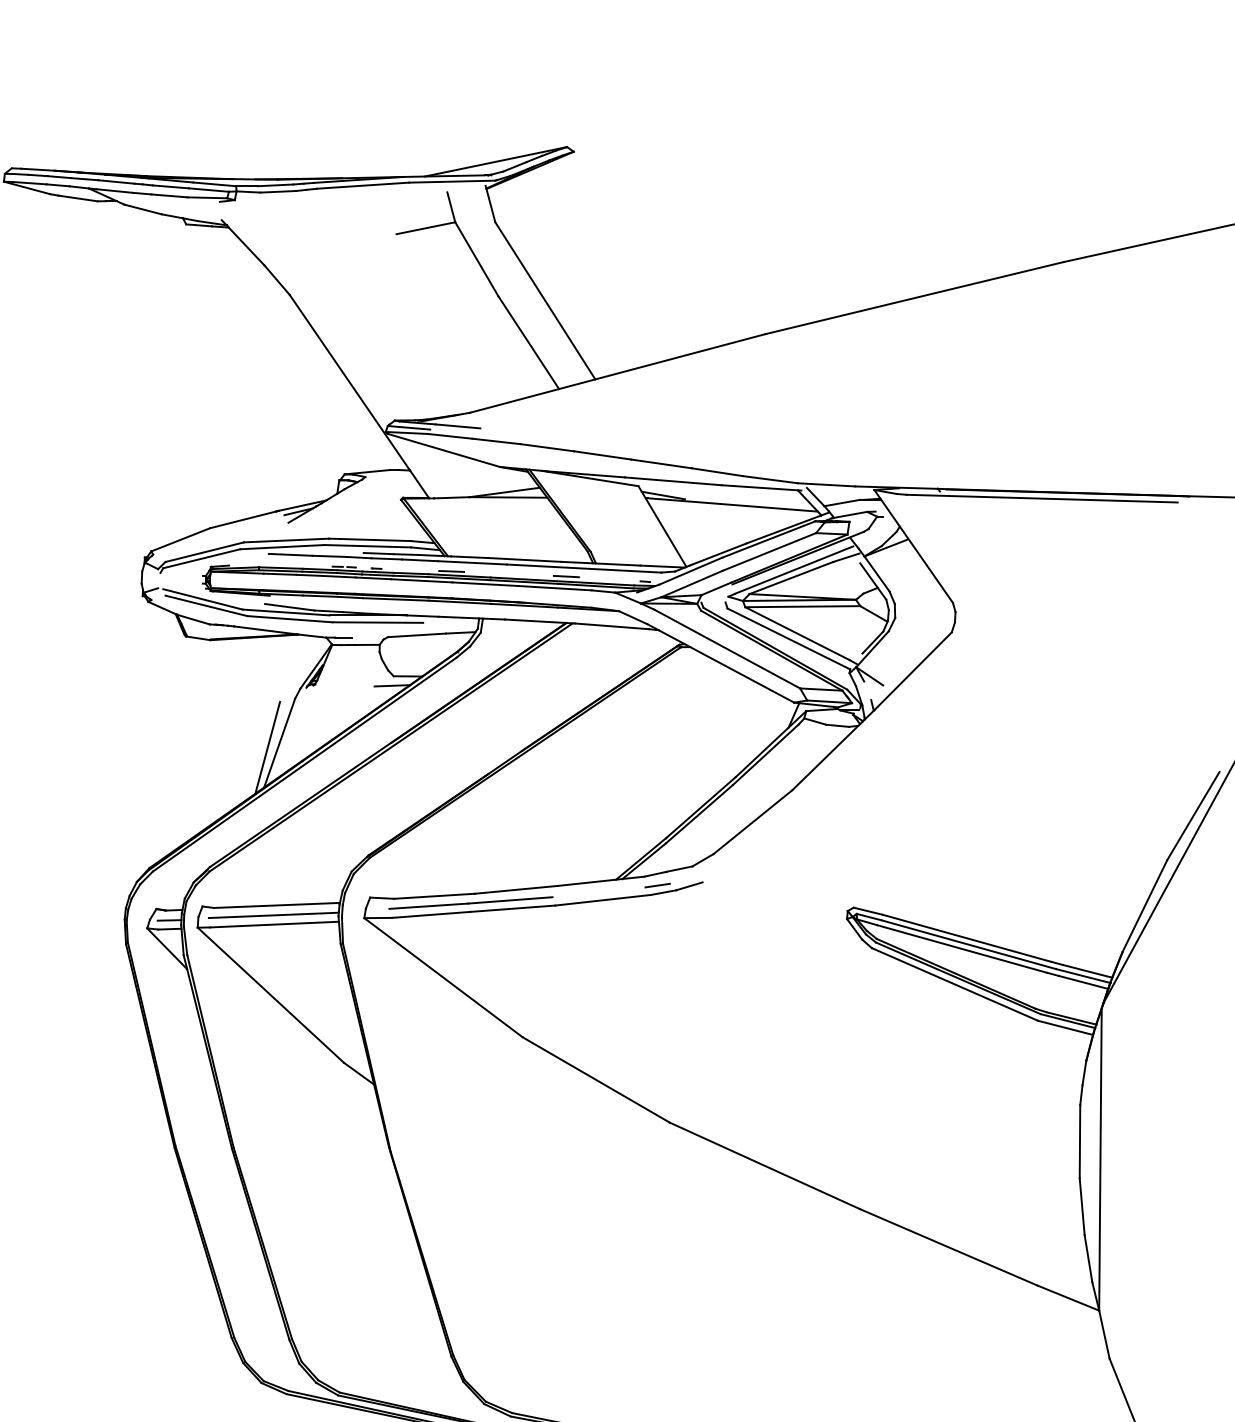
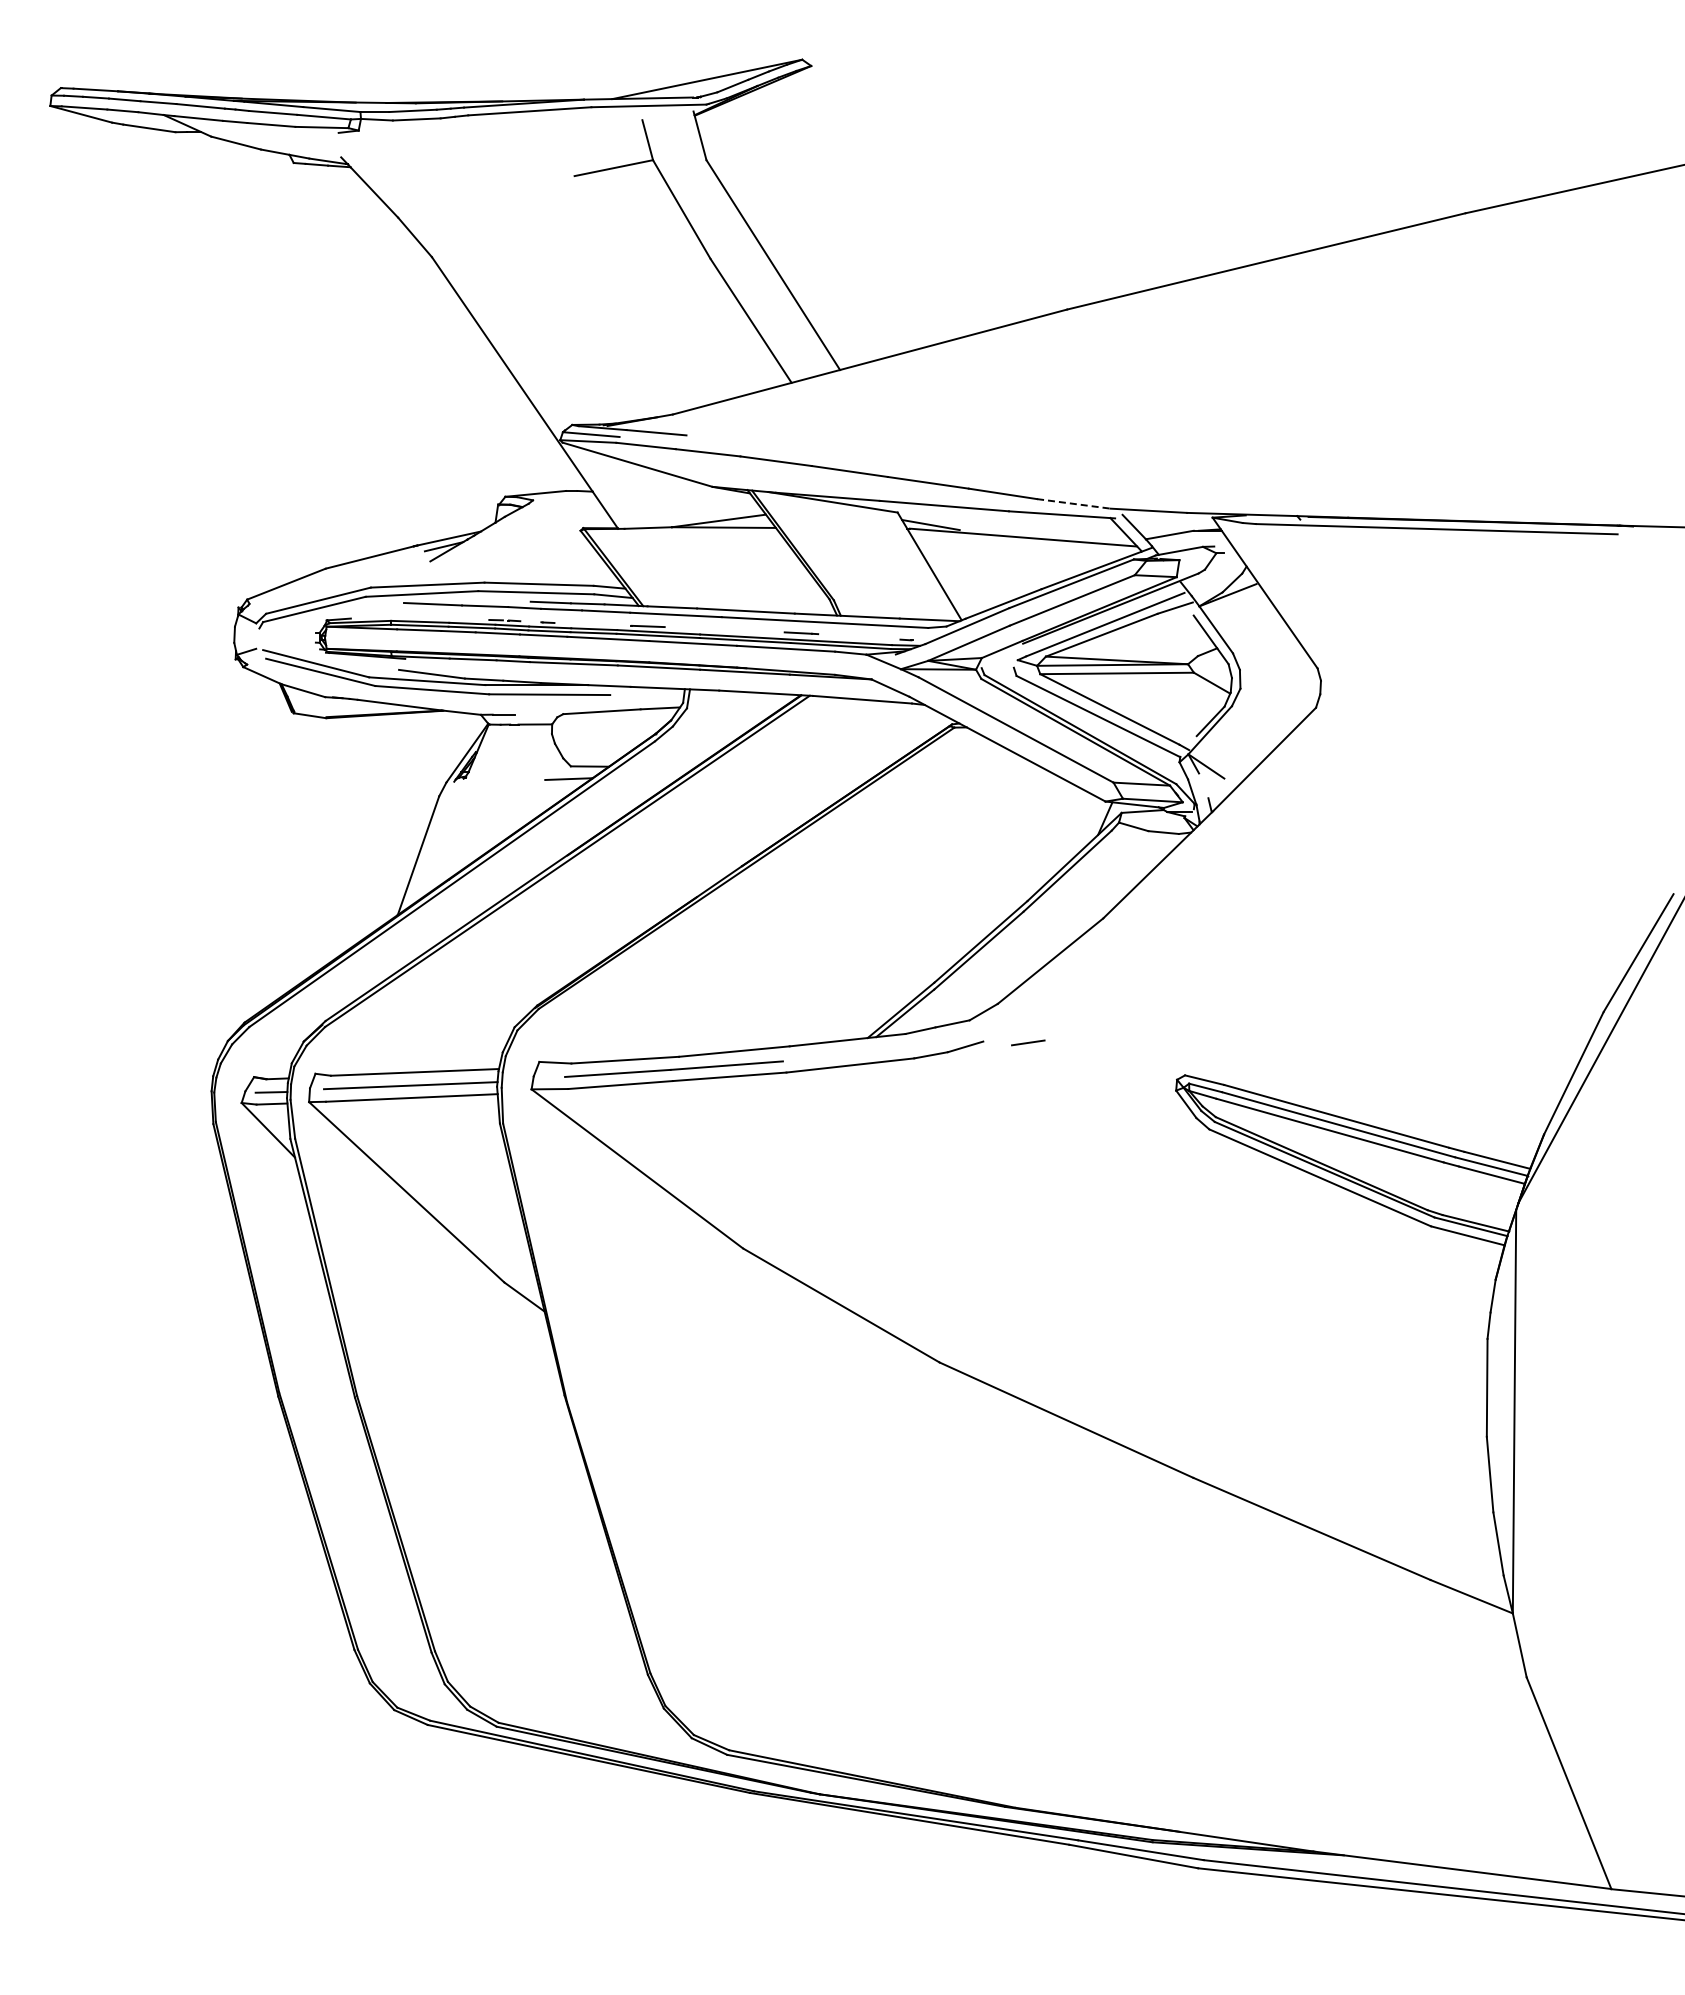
line: (770, 479) -> (1074, 503), solid -> dashed
line: (267, 747) -> (402, 861), removed
line: (657, 885) -> (1028, 1042), moved

